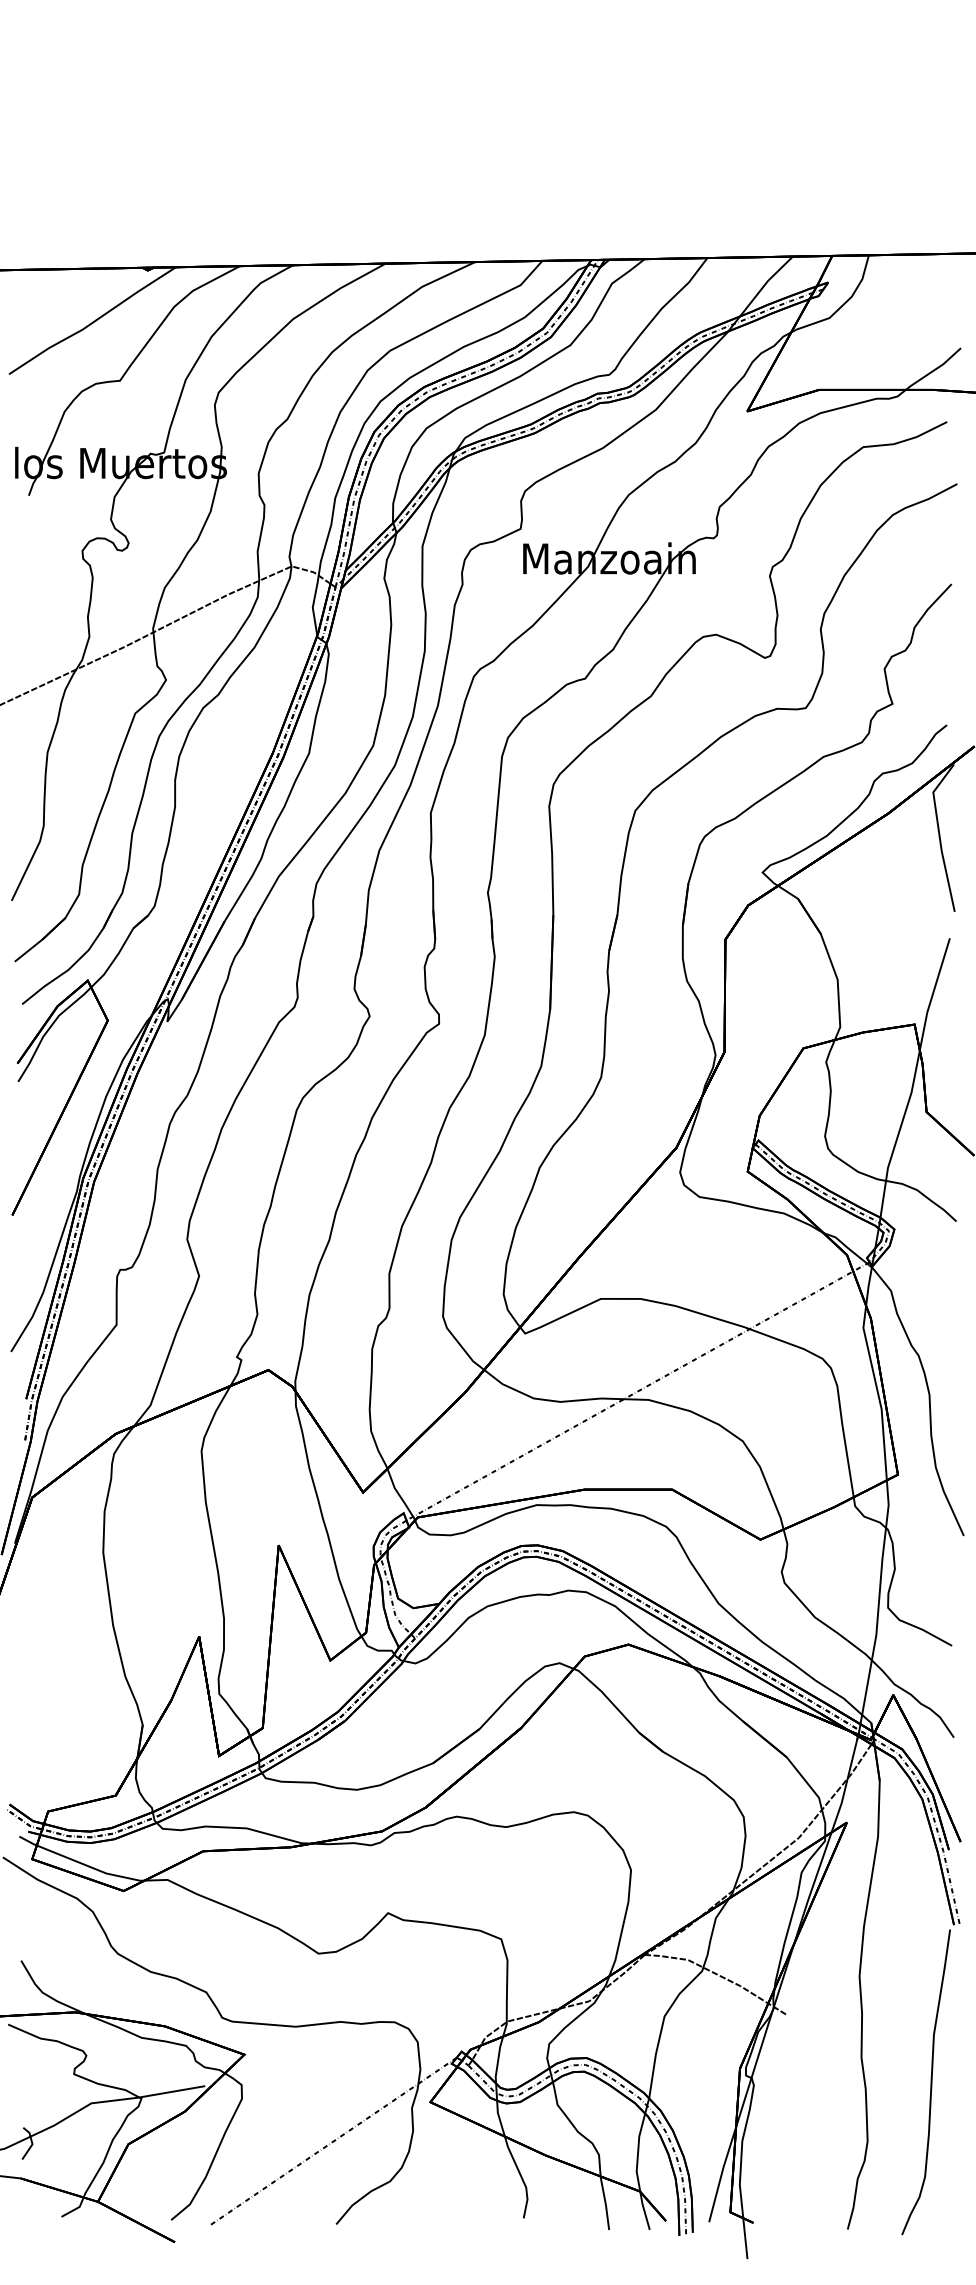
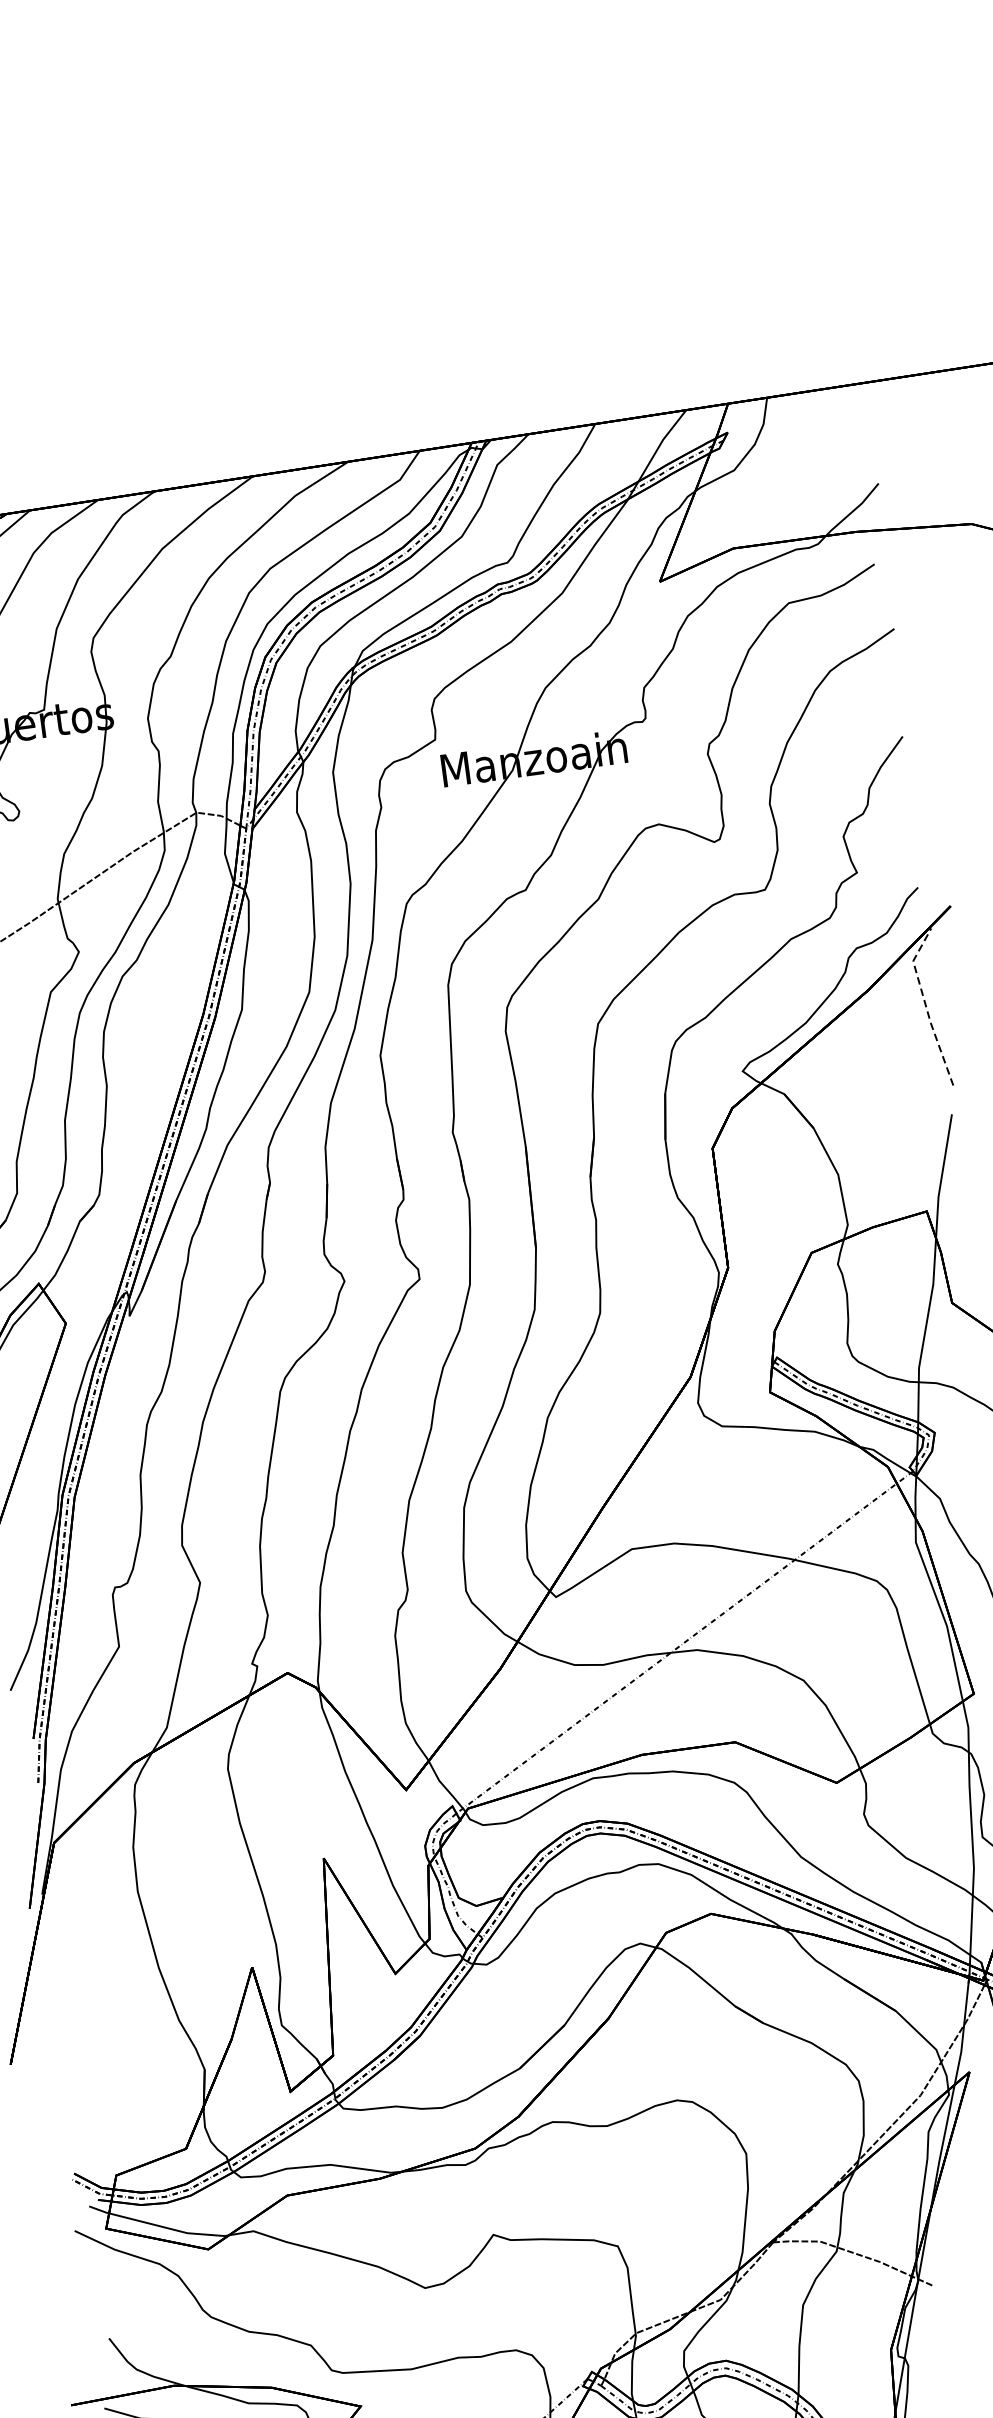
line: (939, 834) -> (925, 1005), solid -> dashed

